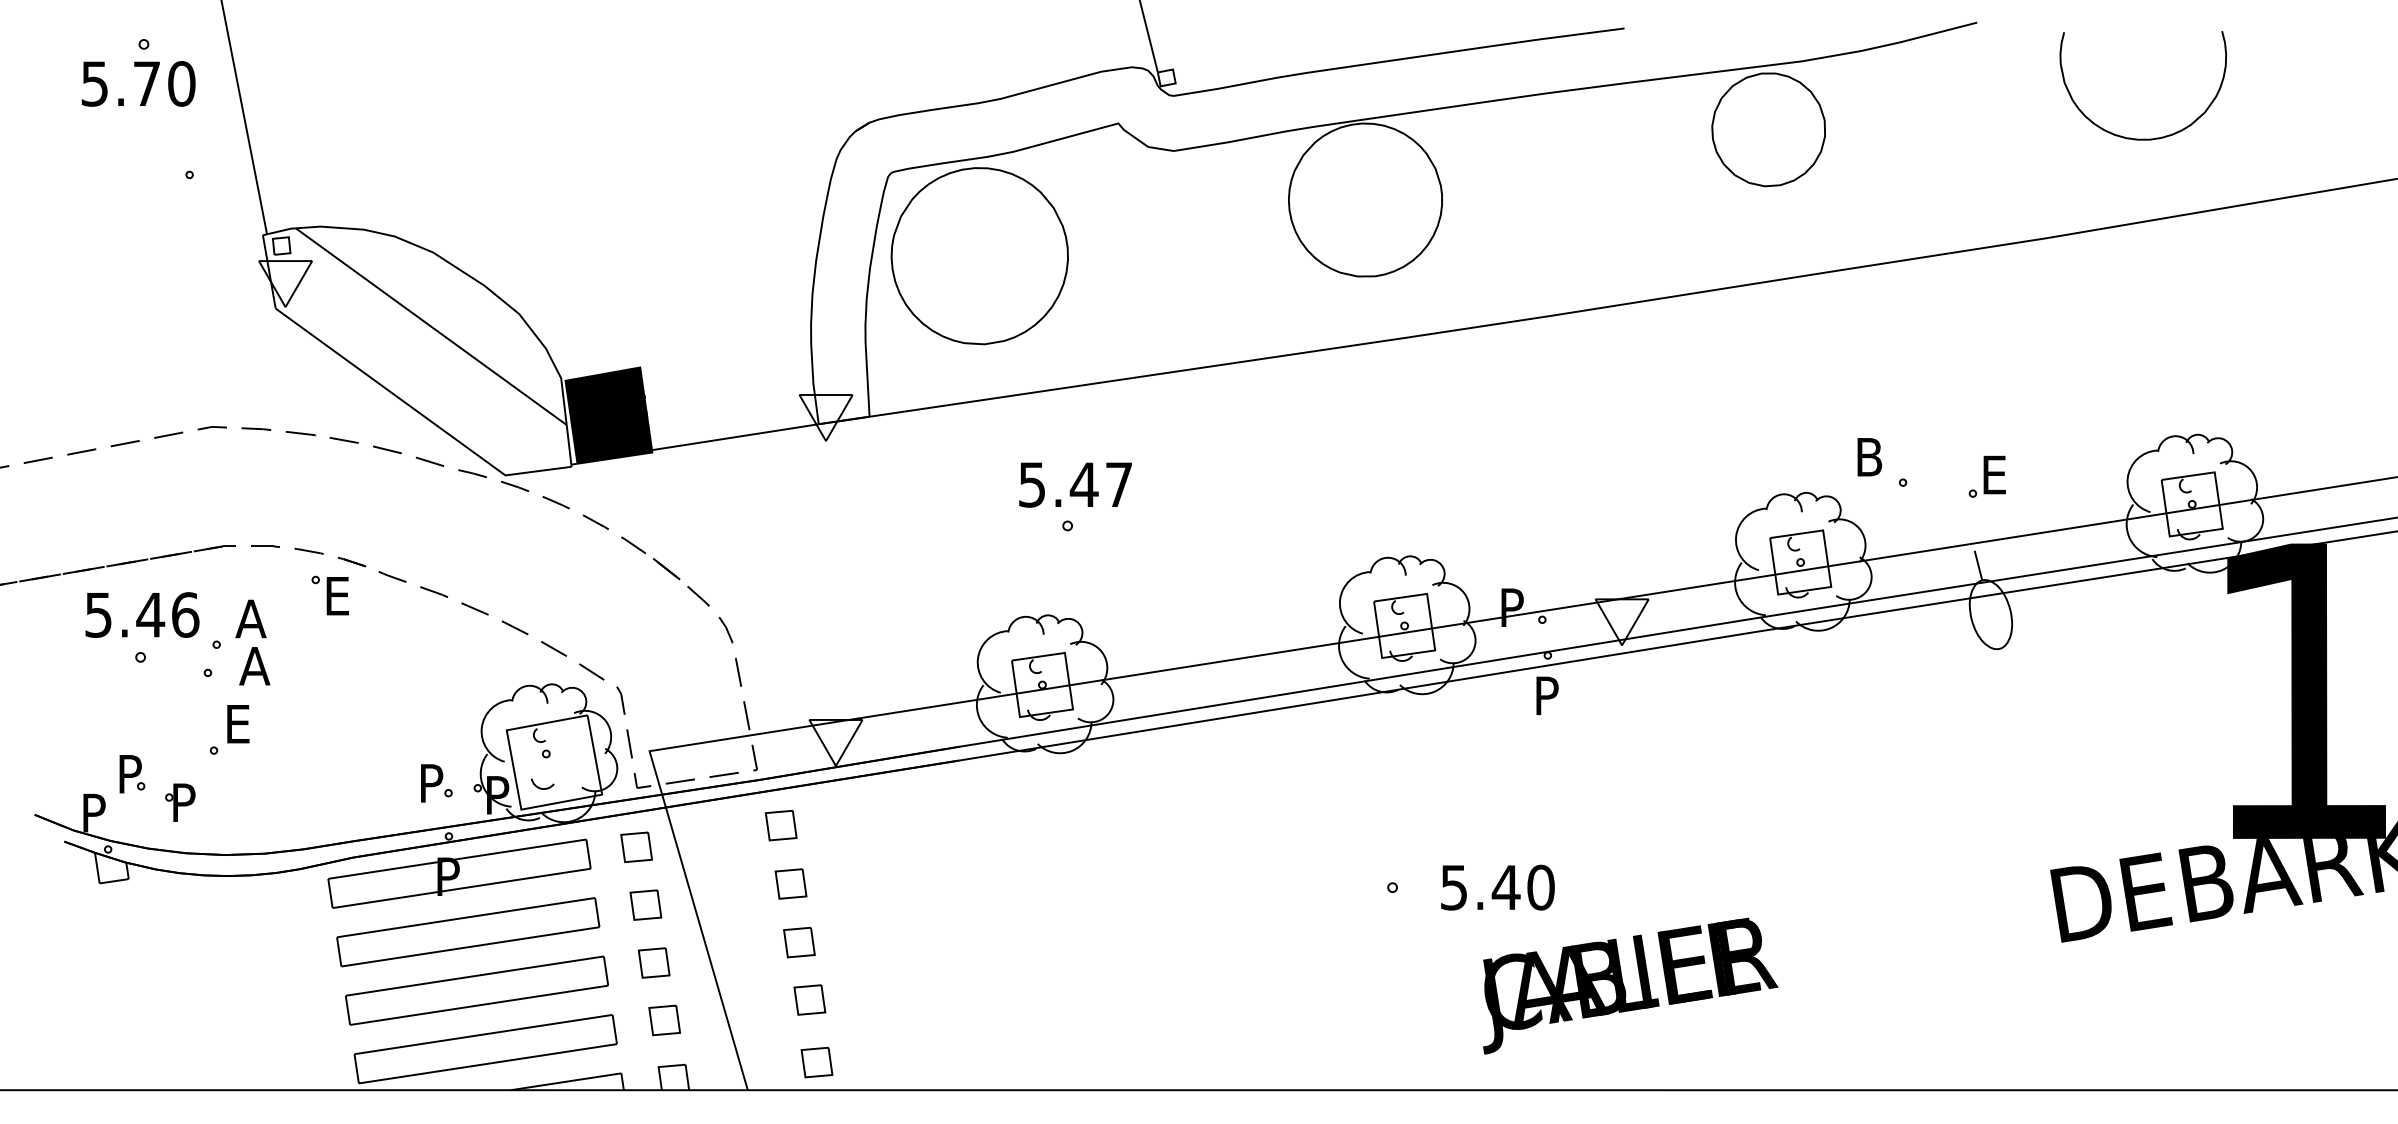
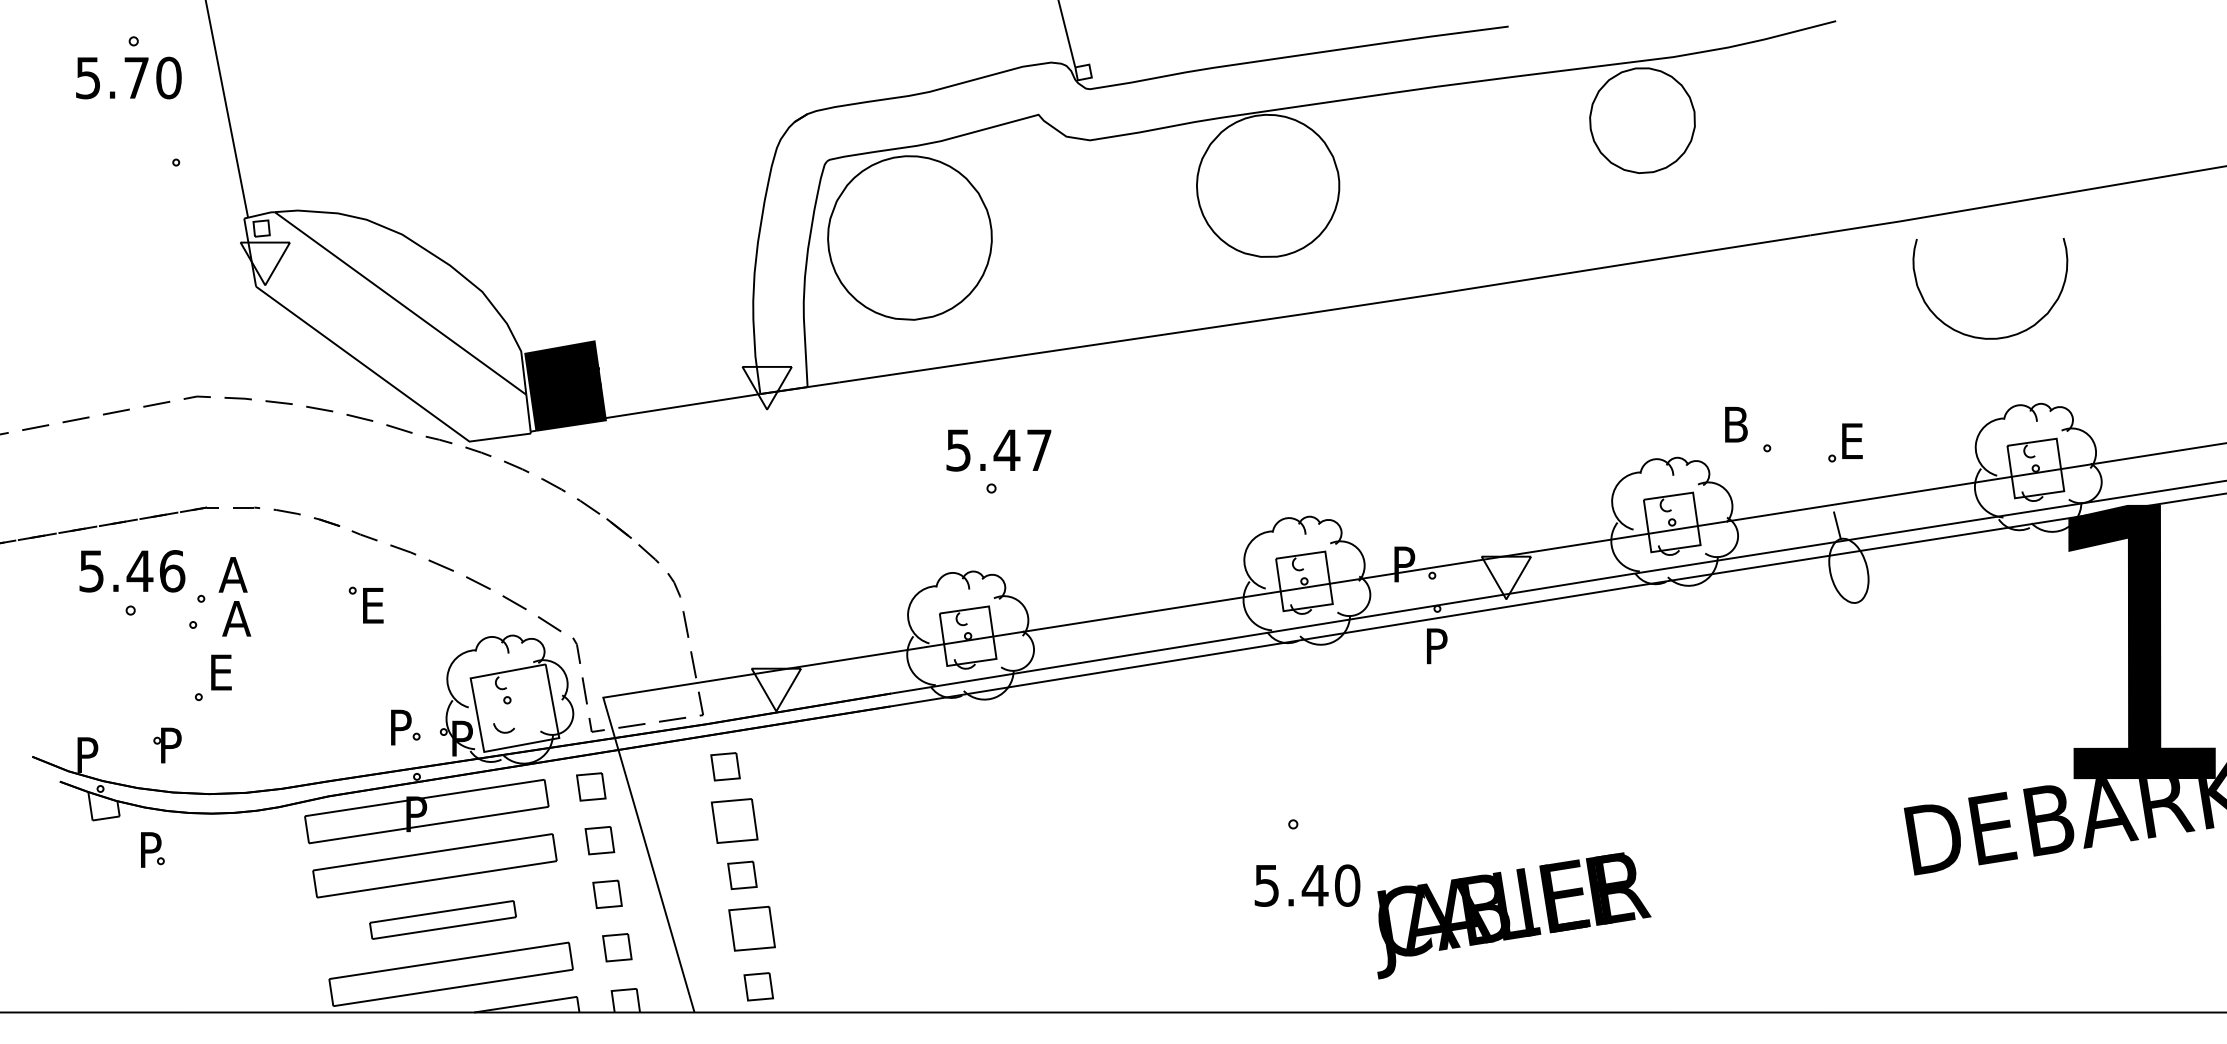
part: (2143, 138) -> (1990, 337), moved
part: (329, 595) -> (365, 605), moved
part: (132, 774) -> (152, 850), moved
part: (790, 883) -> (734, 820), size x1.6
text: (1497, 887) -> (1307, 885), moved
part: (476, 990) -> (442, 919), size x0.6
part: (809, 999) -> (751, 928), size x1.6

